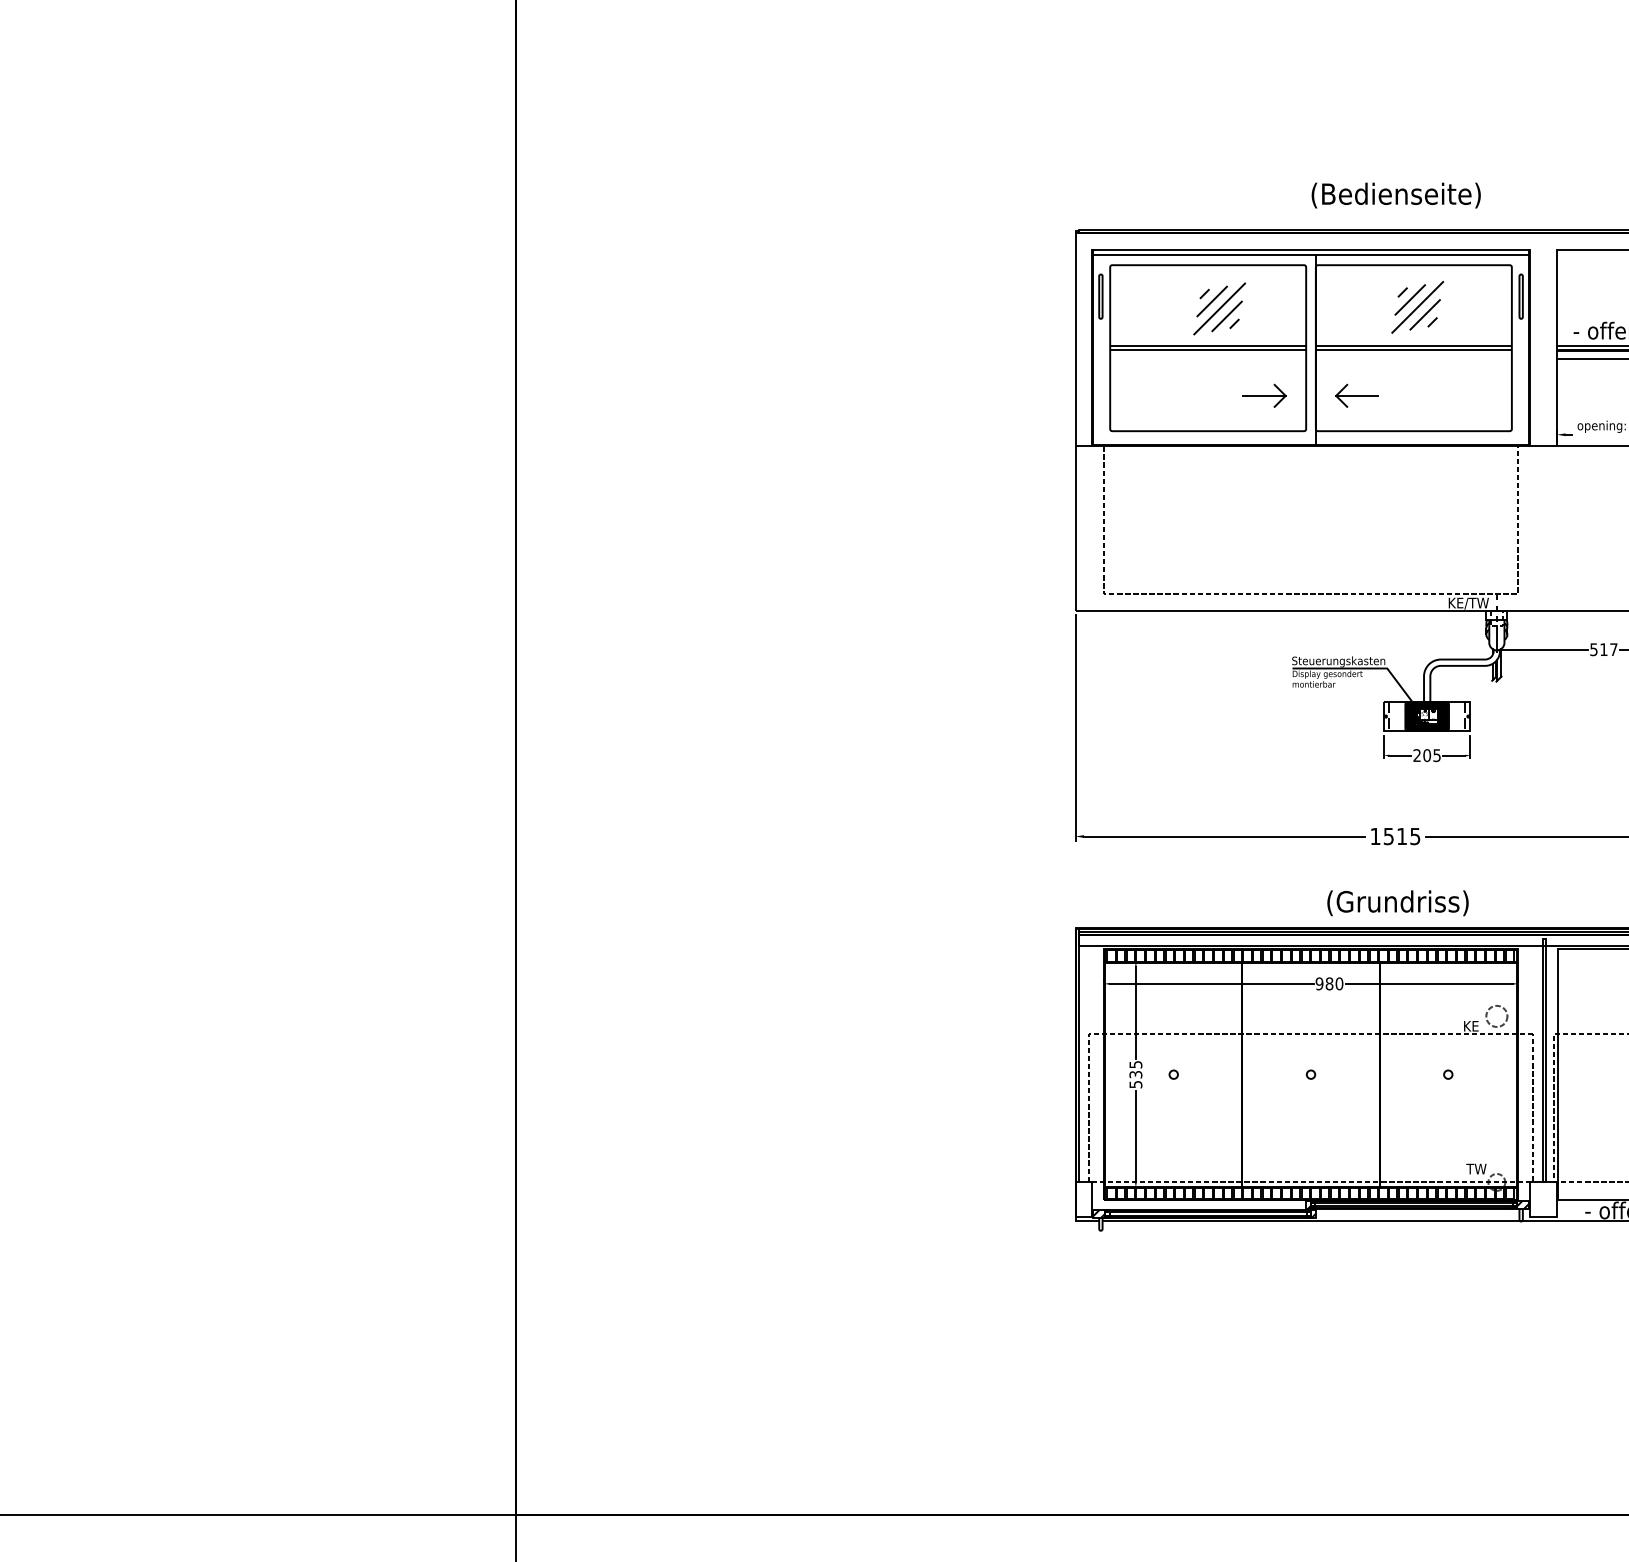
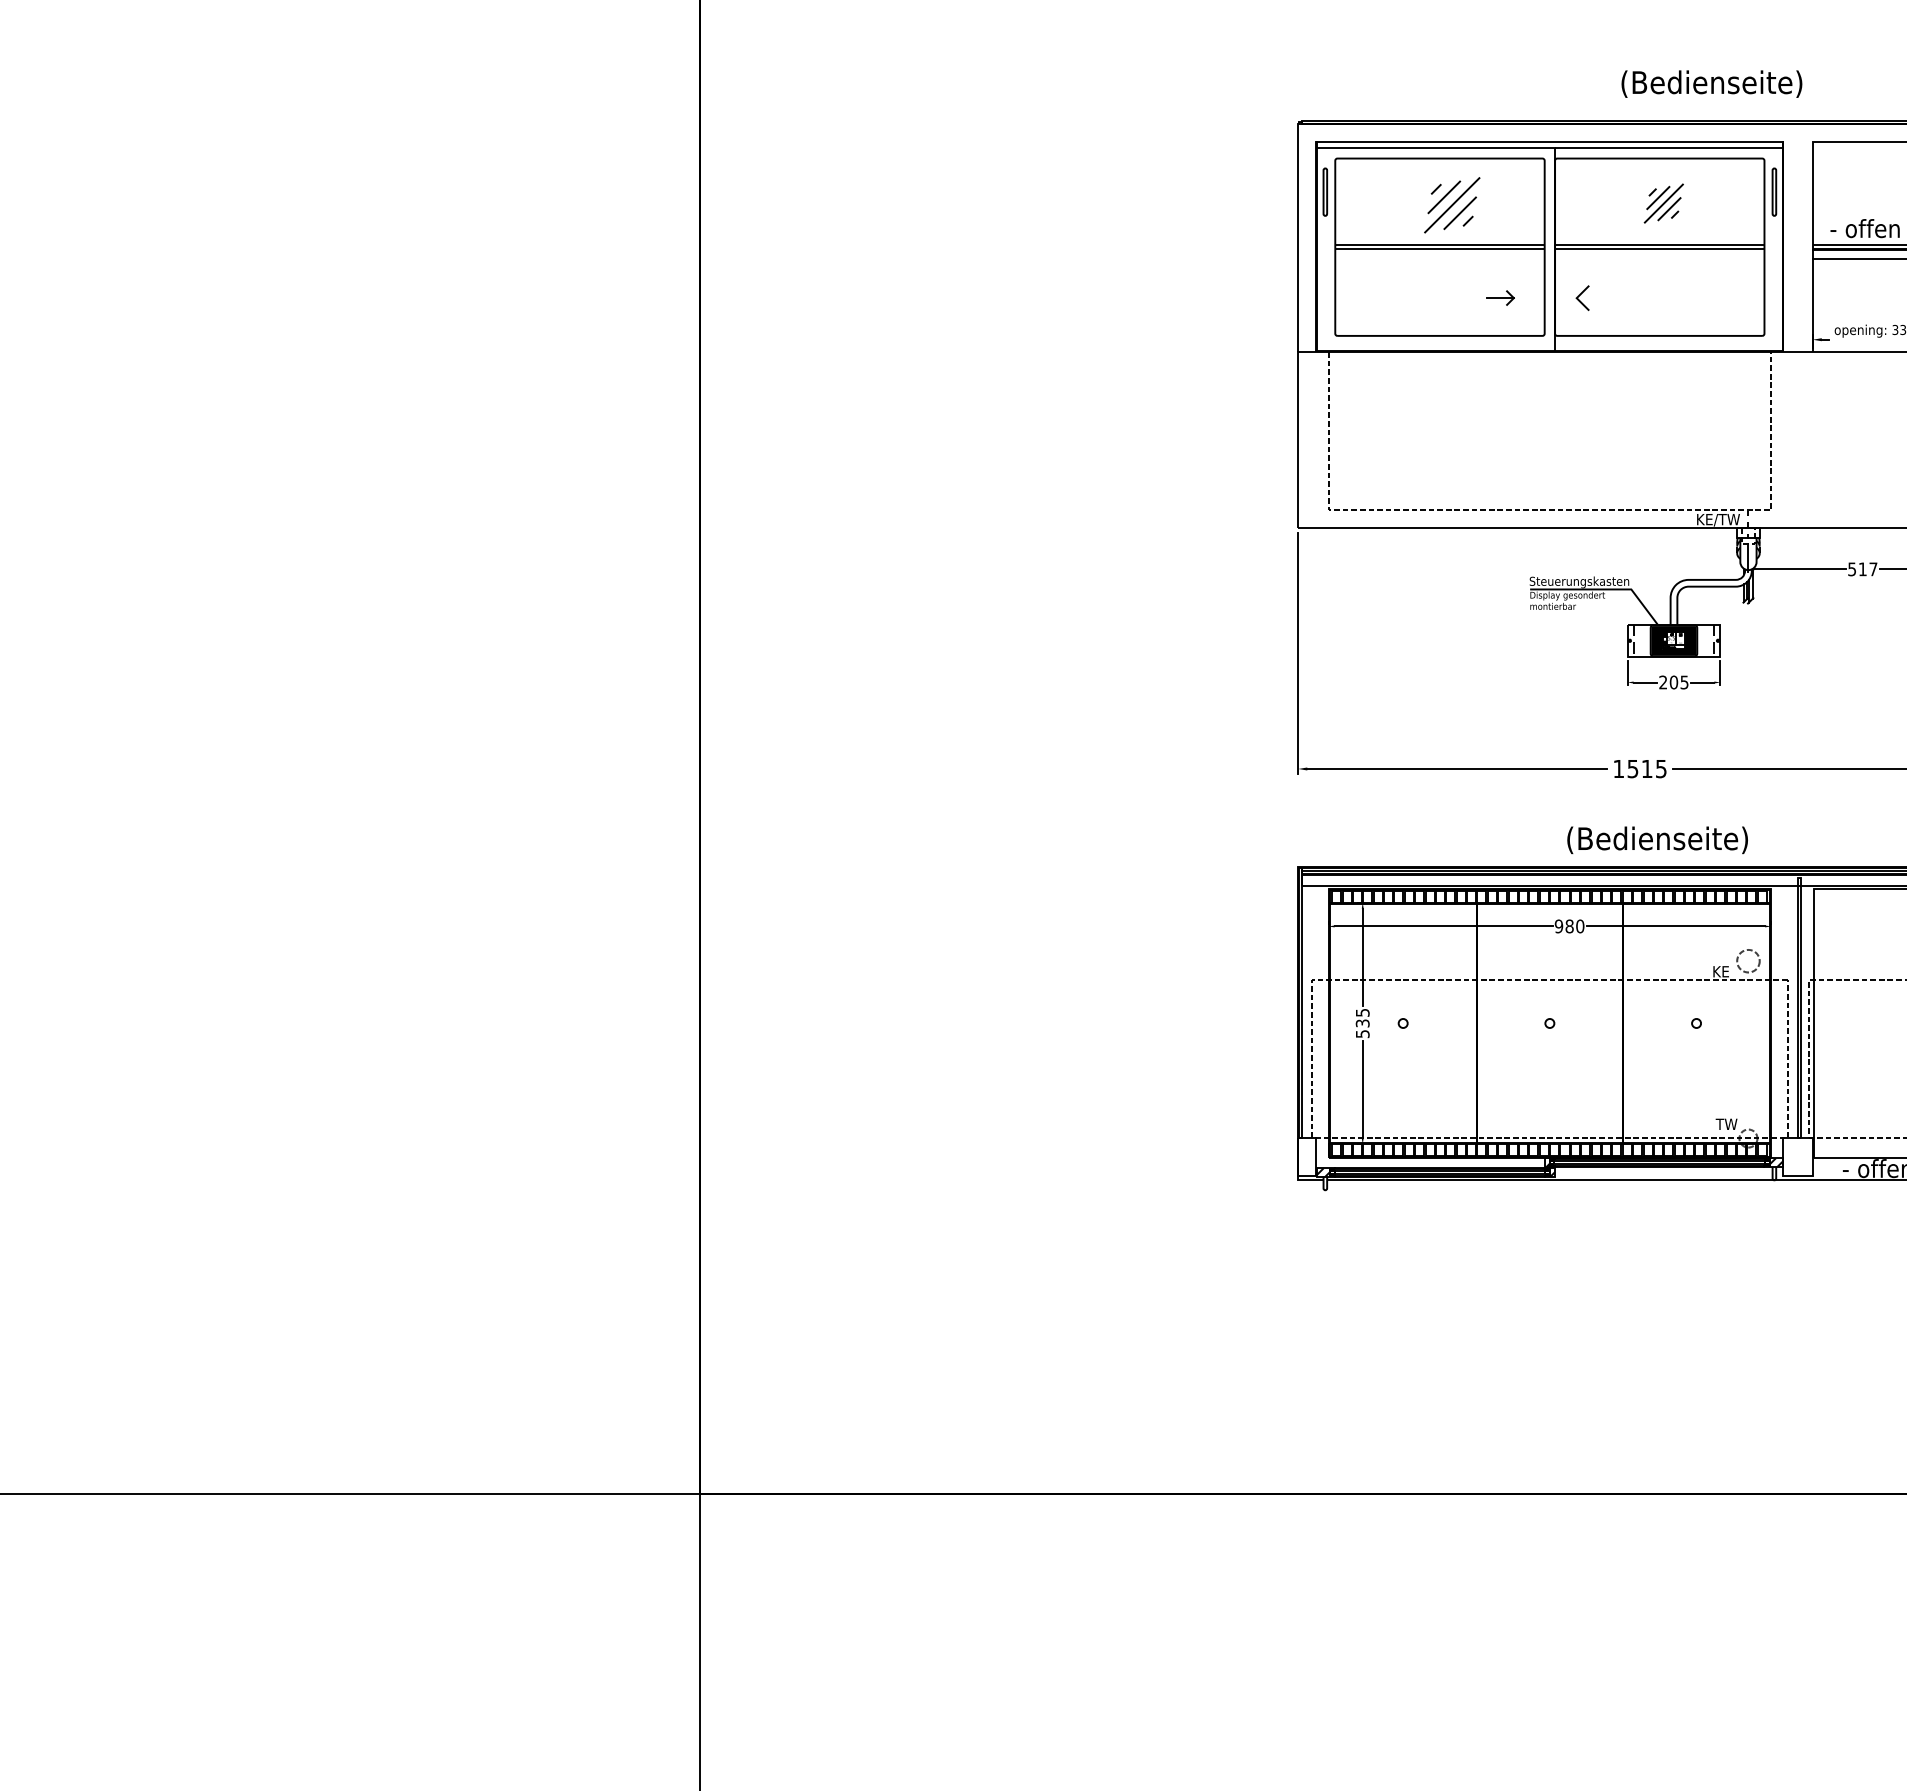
text: (1395, 194) -> (1711, 83), moved
part: (1417, 307) -> (1663, 203), size x0.7
part: (1264, 395) -> (1500, 297), size x0.6
line: (1356, 396) -> (1598, 298), removed
text: (1416, 903) -> (1662, 840), (Grundriss) -> (Bedienseite)

